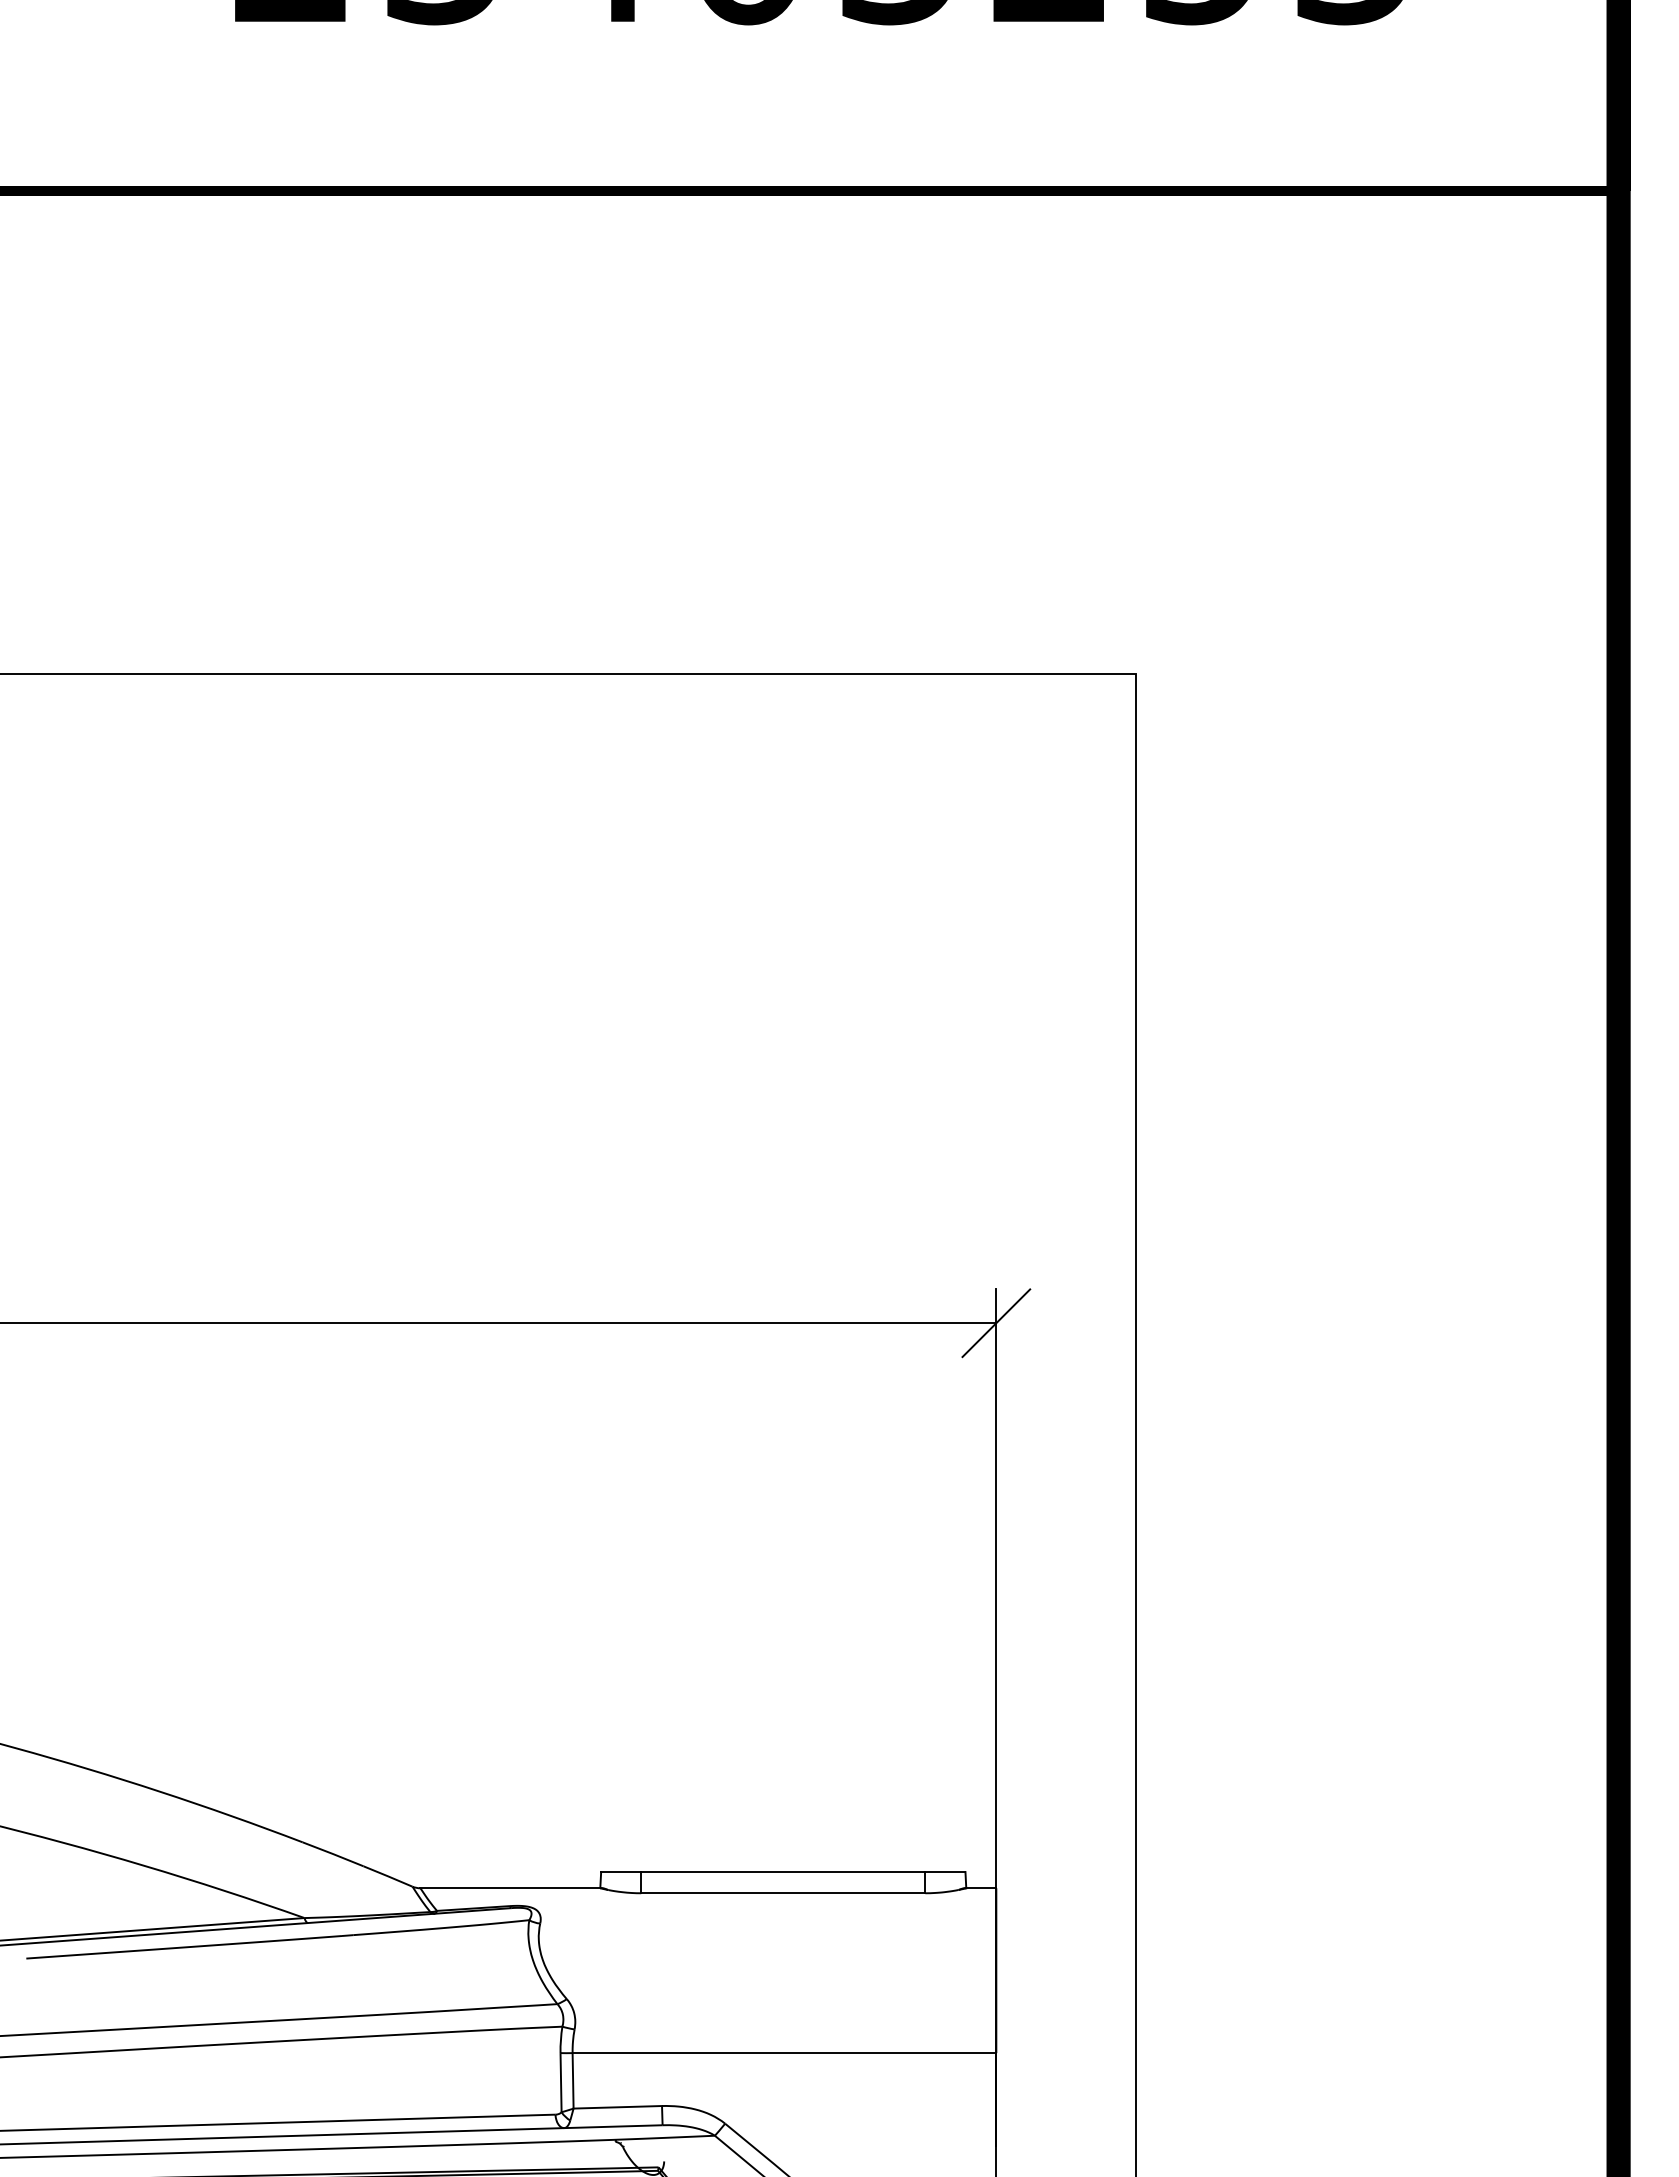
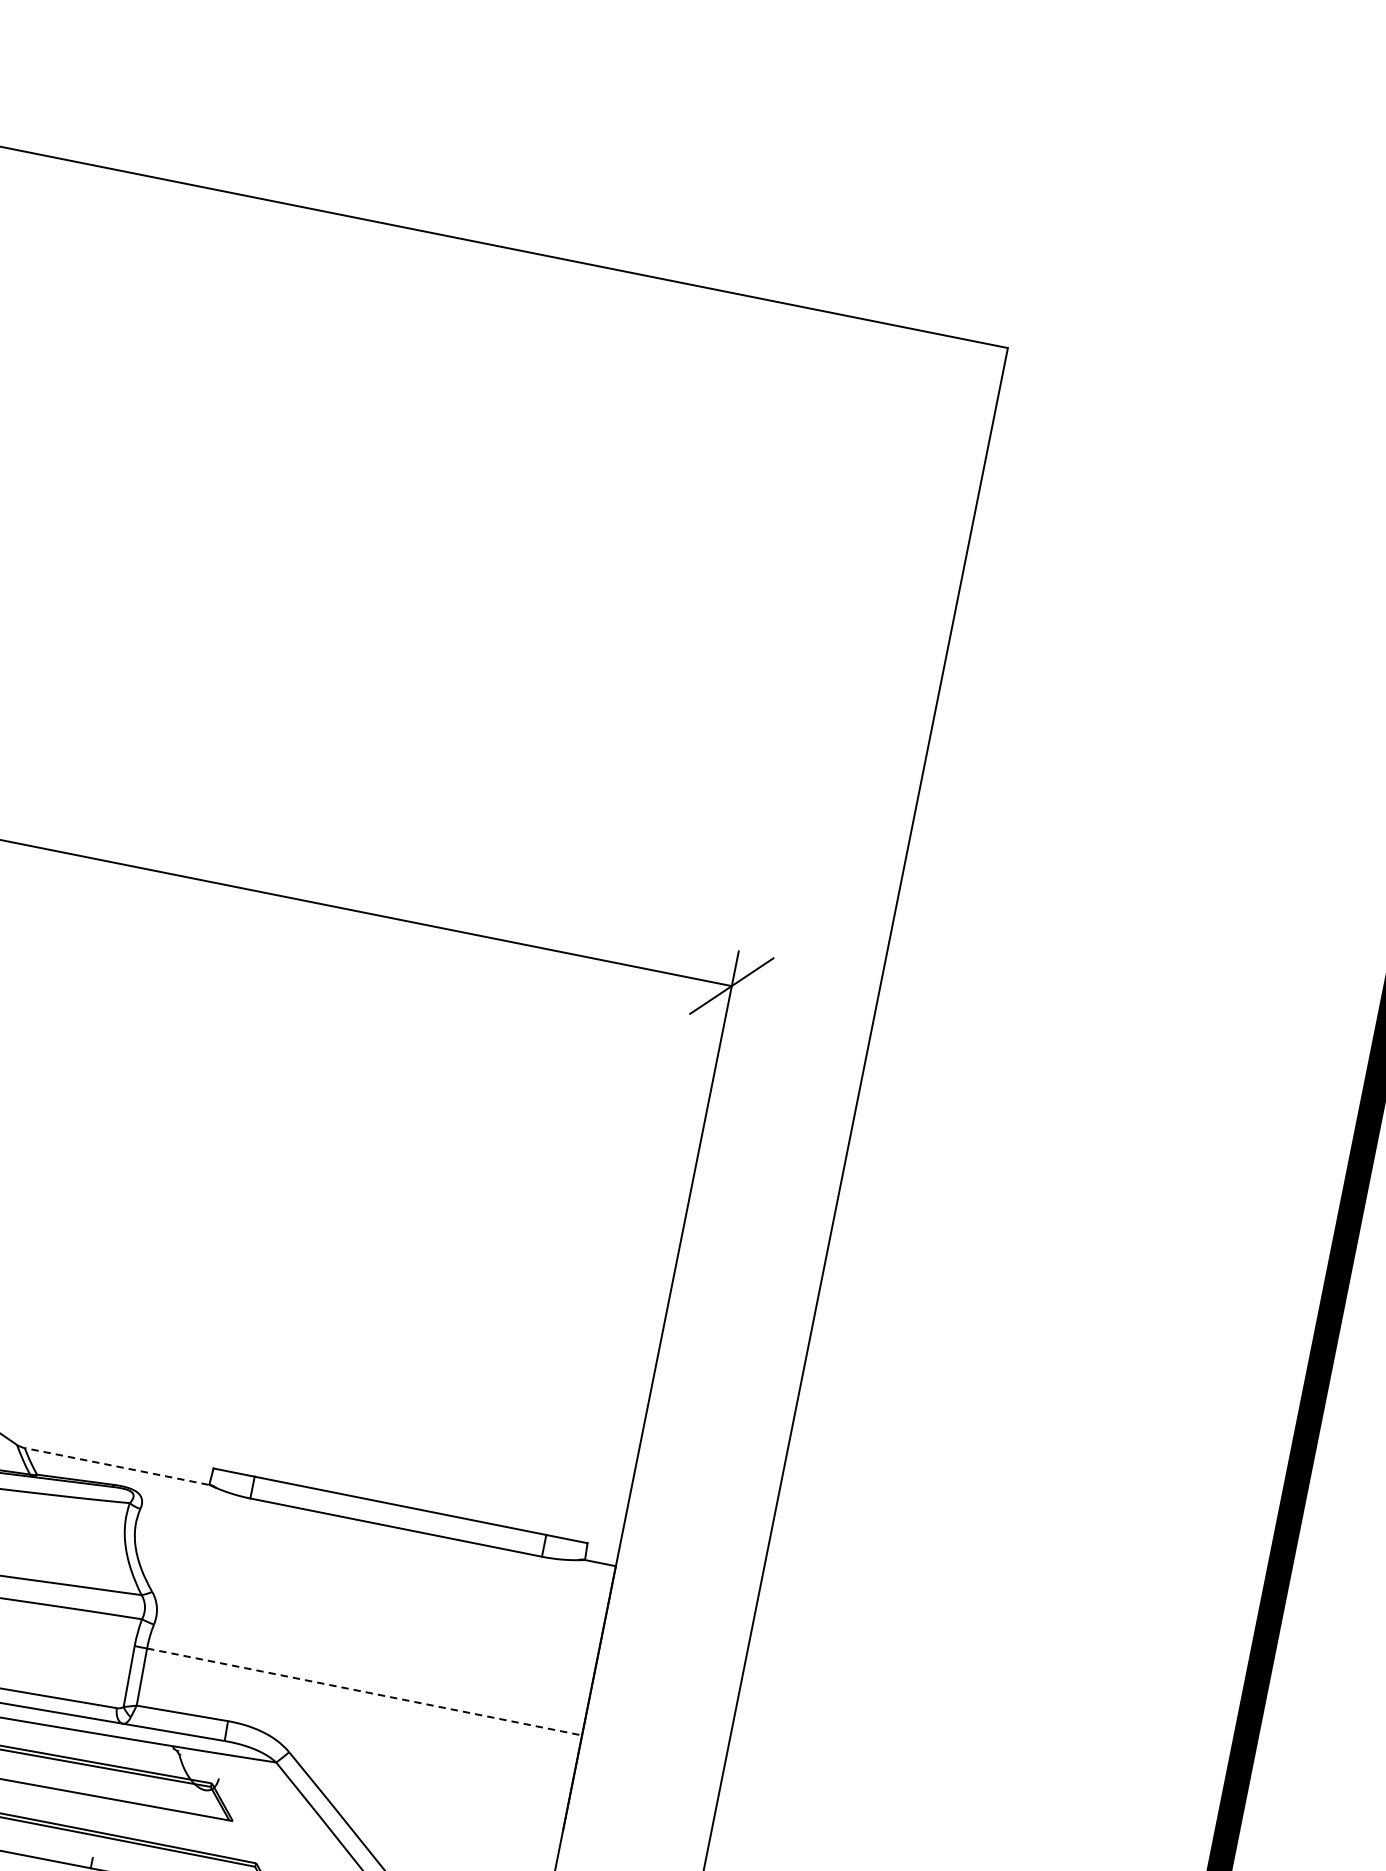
line: (510, 1888) -> (117, 1466), solid -> dashed
line: (784, 2053) -> (364, 1692), solid -> dashed

